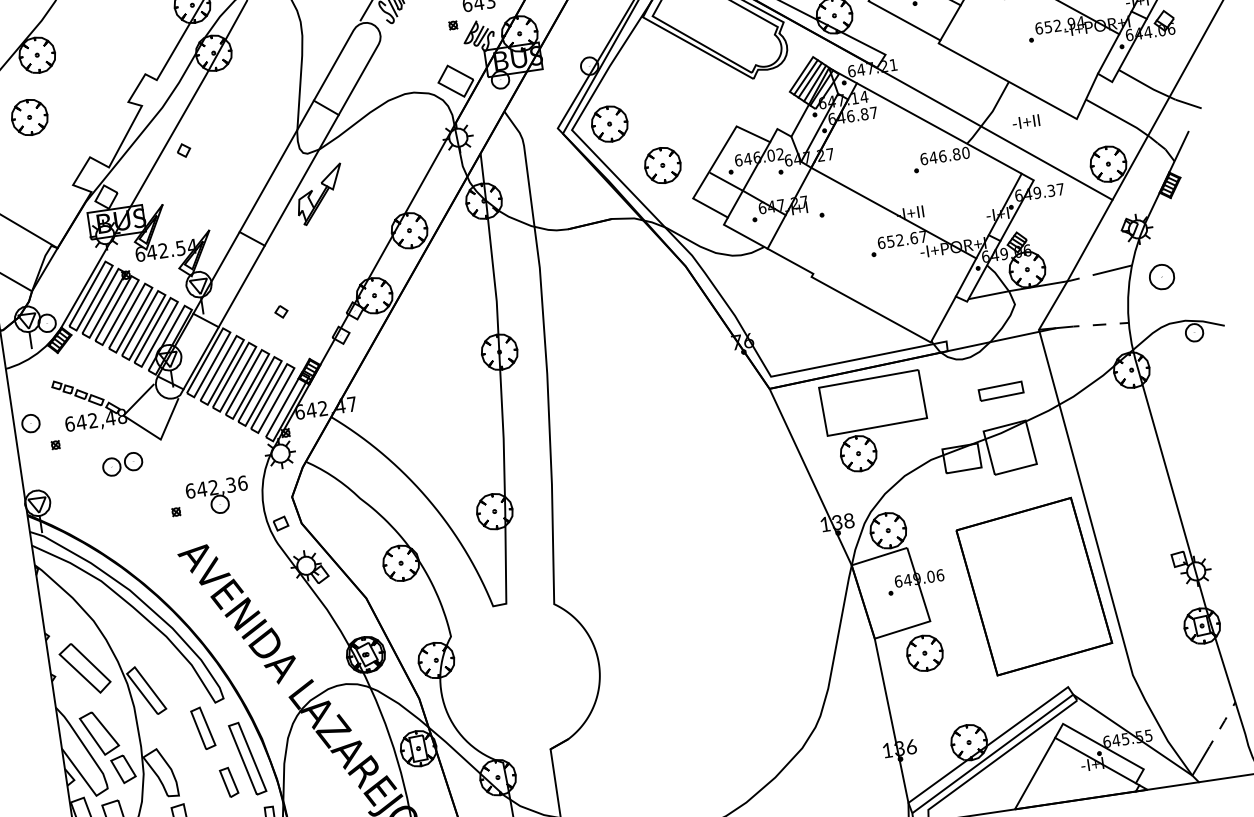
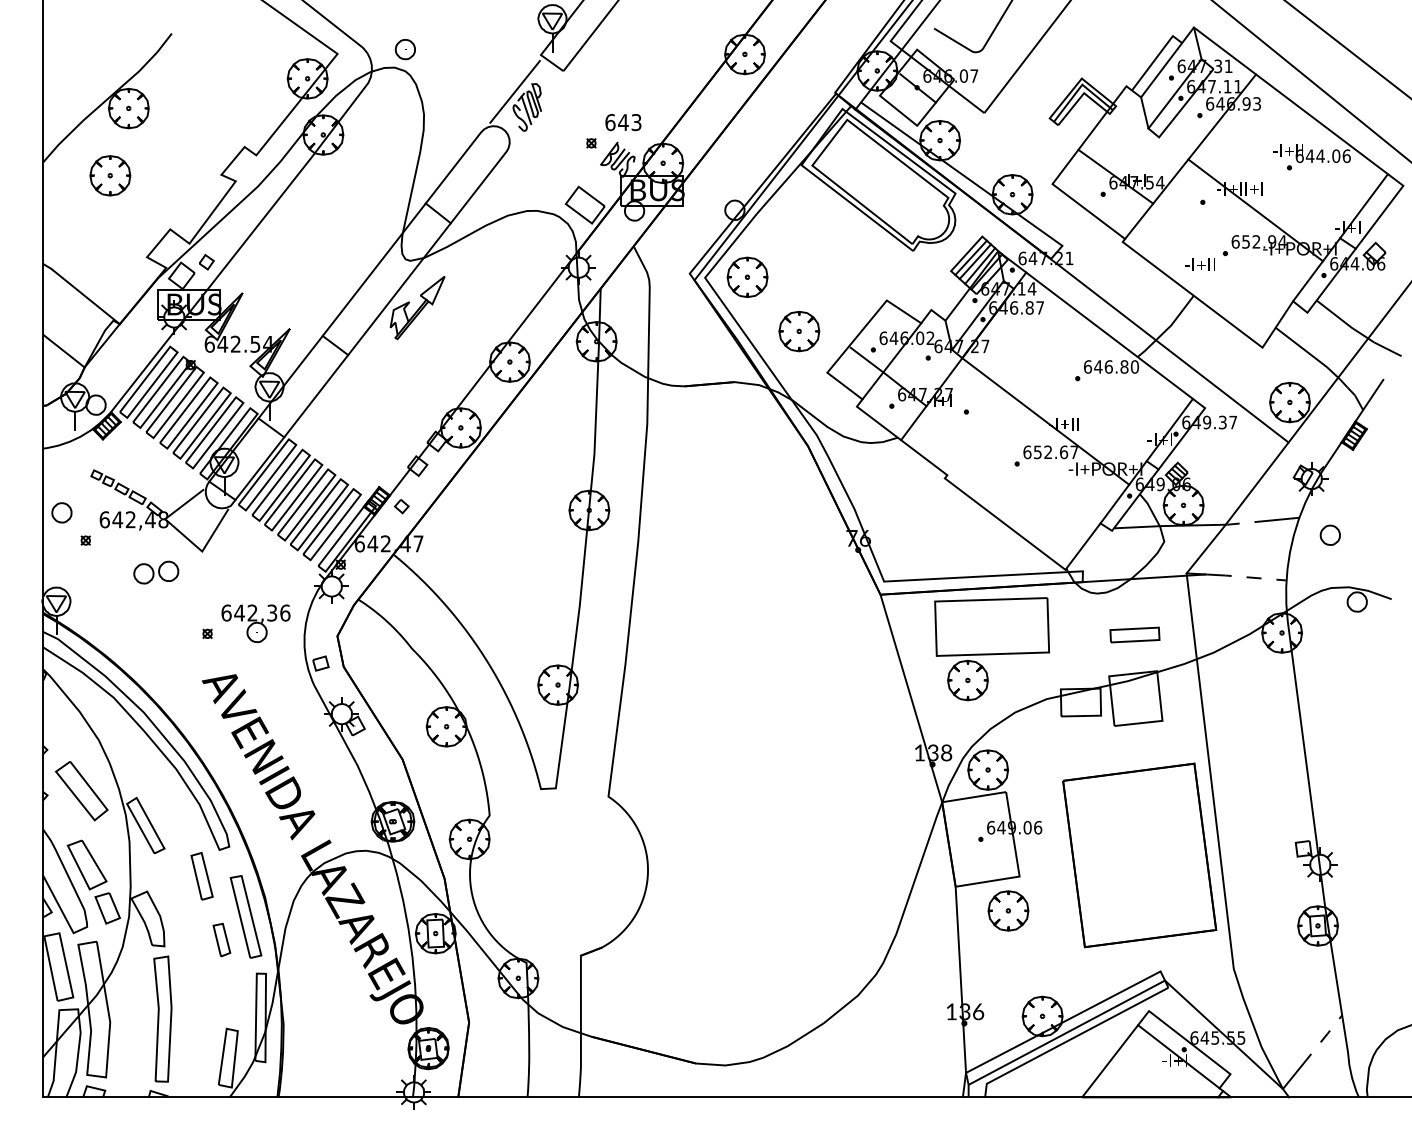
text: (1025, 121) -> (1199, 264), moved
part: (183, 150) -> (206, 262), moved
part: (1160, 276) -> (1329, 534), size x0.71
part: (281, 311) -> (401, 506), moved

